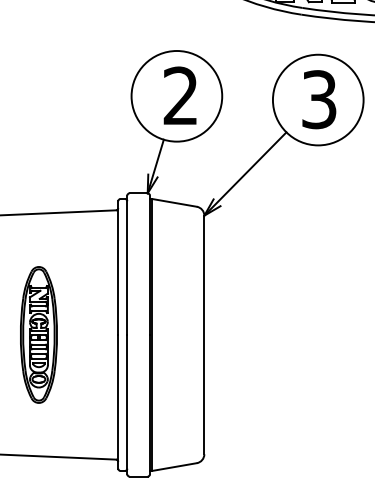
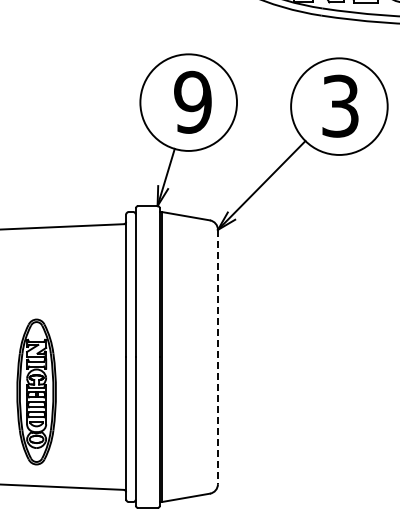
text: (180, 96) -> (192, 102), 2 -> 9
part: (38, 334) -> (36, 391), moved
line: (203, 335) -> (217, 357), solid -> dashed

